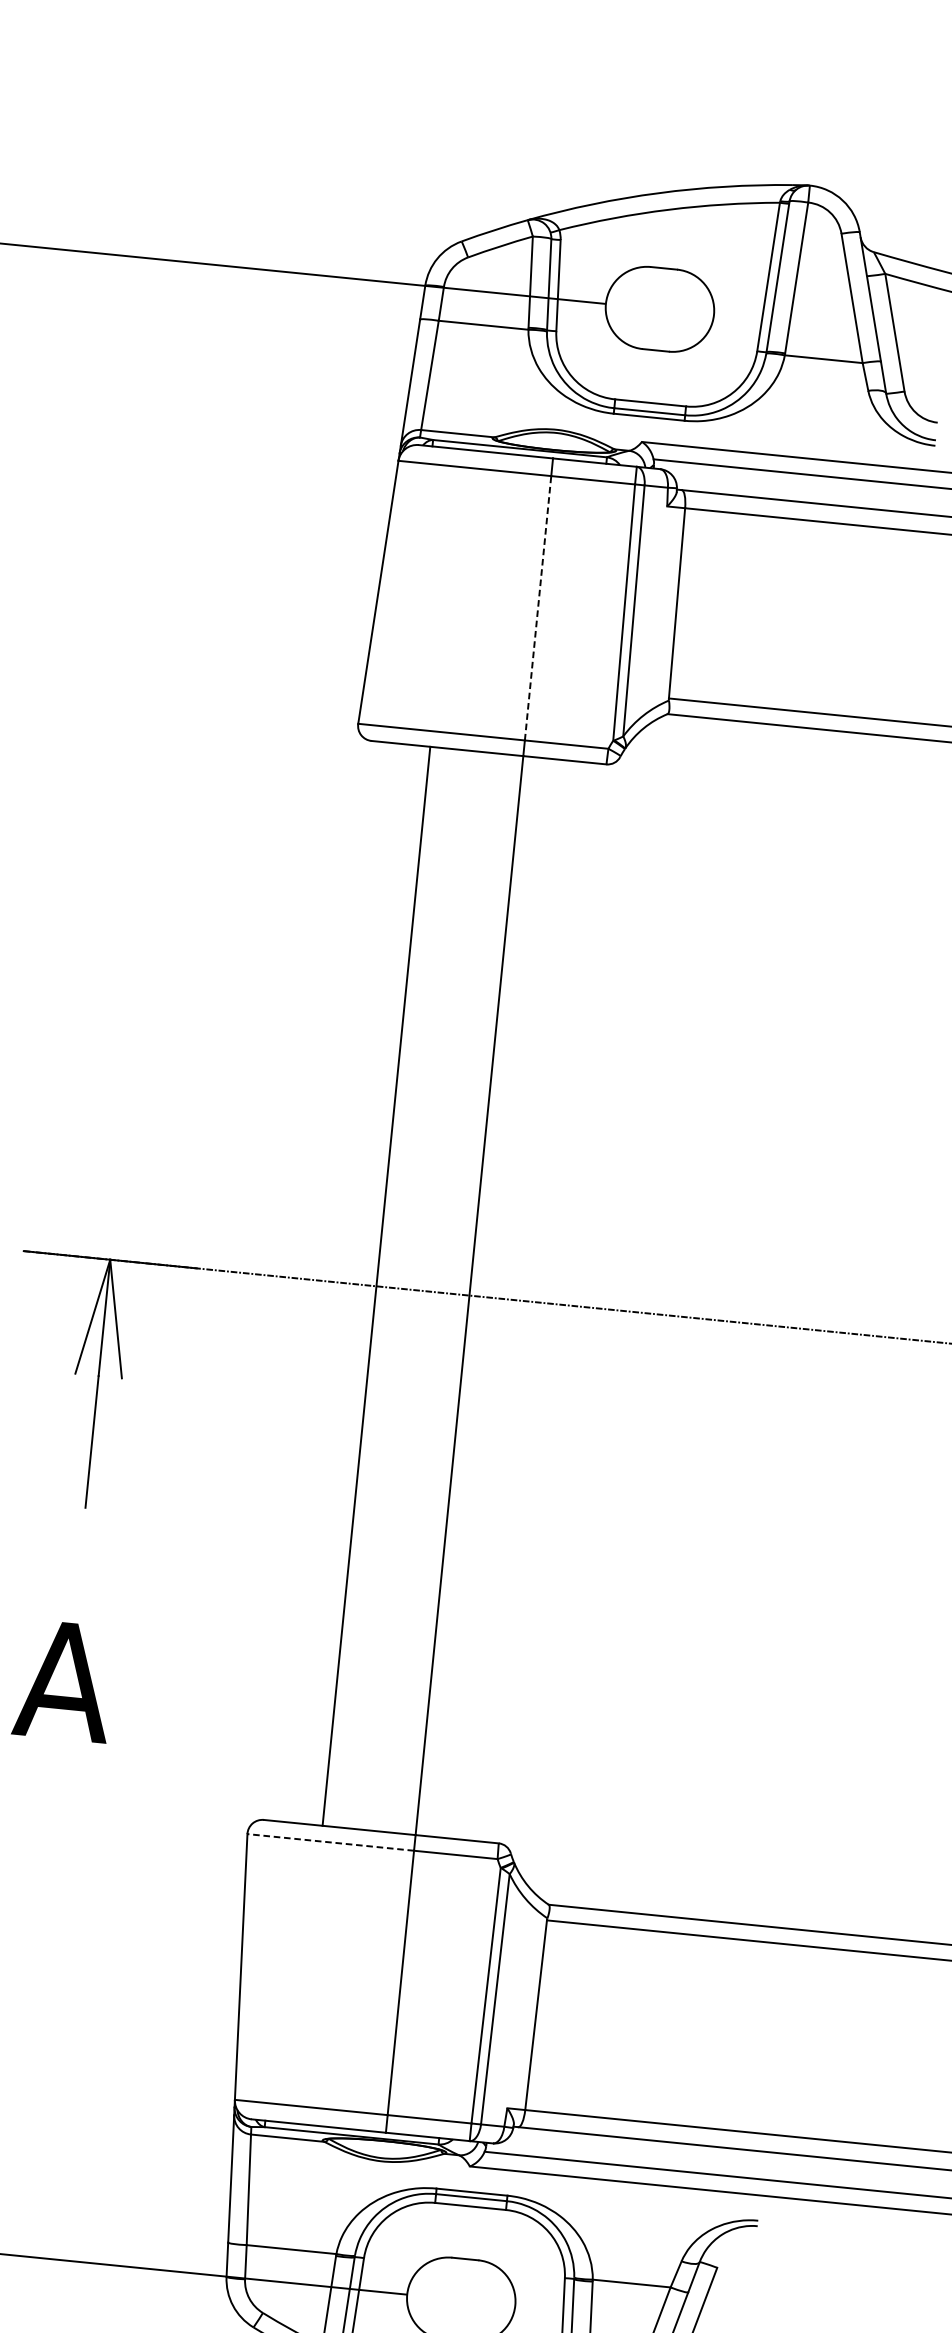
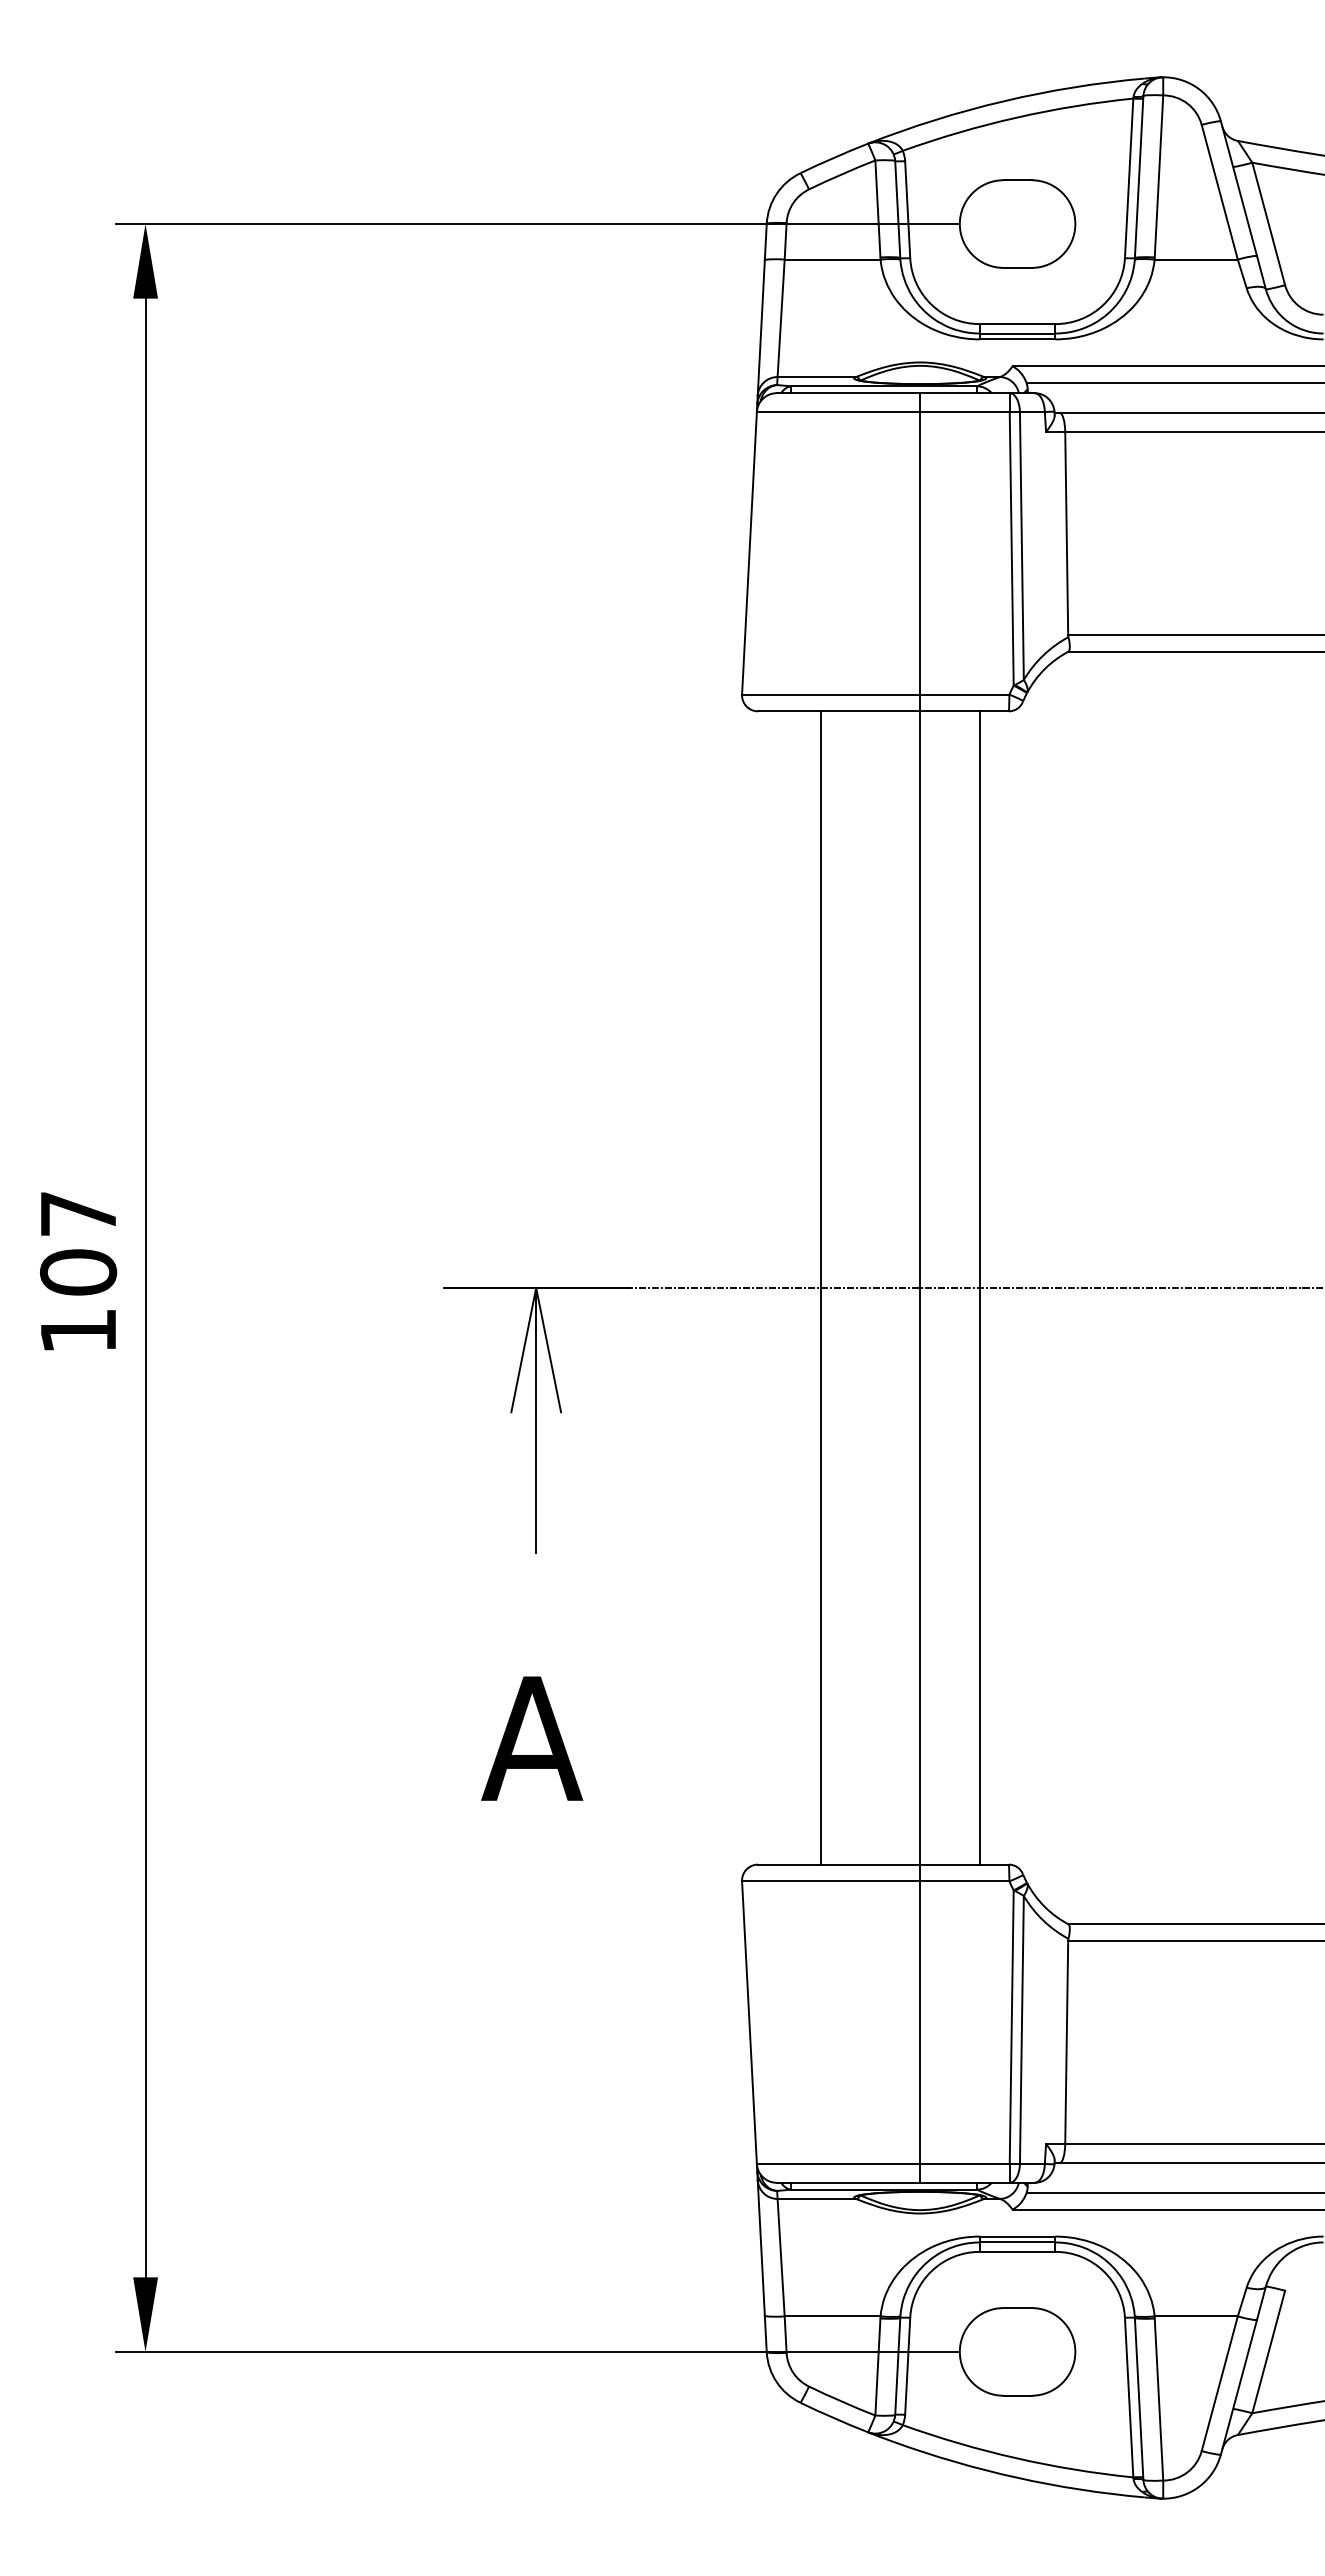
line: (538, 607) -> (920, 552), dashed -> solid
line: (525, 1300) -> (979, 1287), added
line: (330, 1842) -> (830, 1881), dashed -> solid

